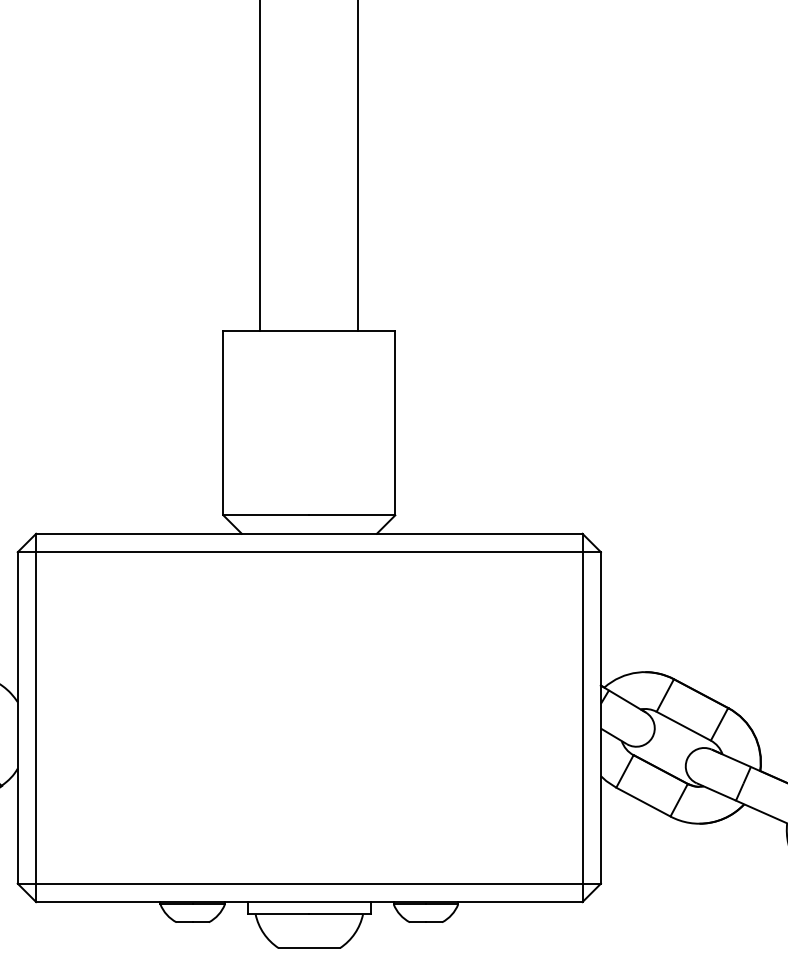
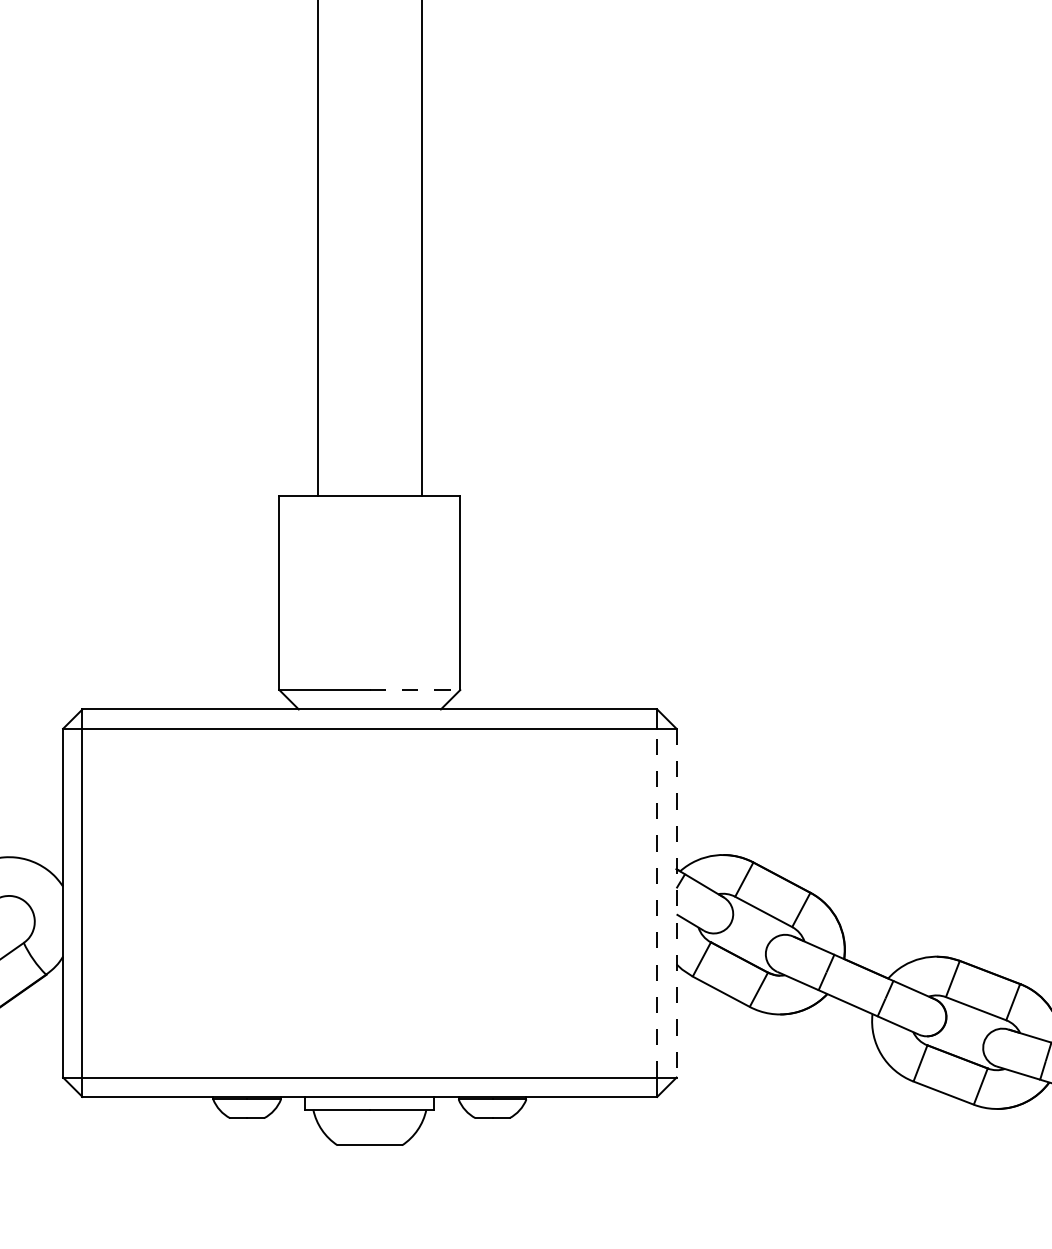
line: (352, 515) -> (415, 690), solid -> dashed
line: (582, 717) -> (657, 902), solid -> dashed
line: (600, 718) -> (676, 903), solid -> dashed

